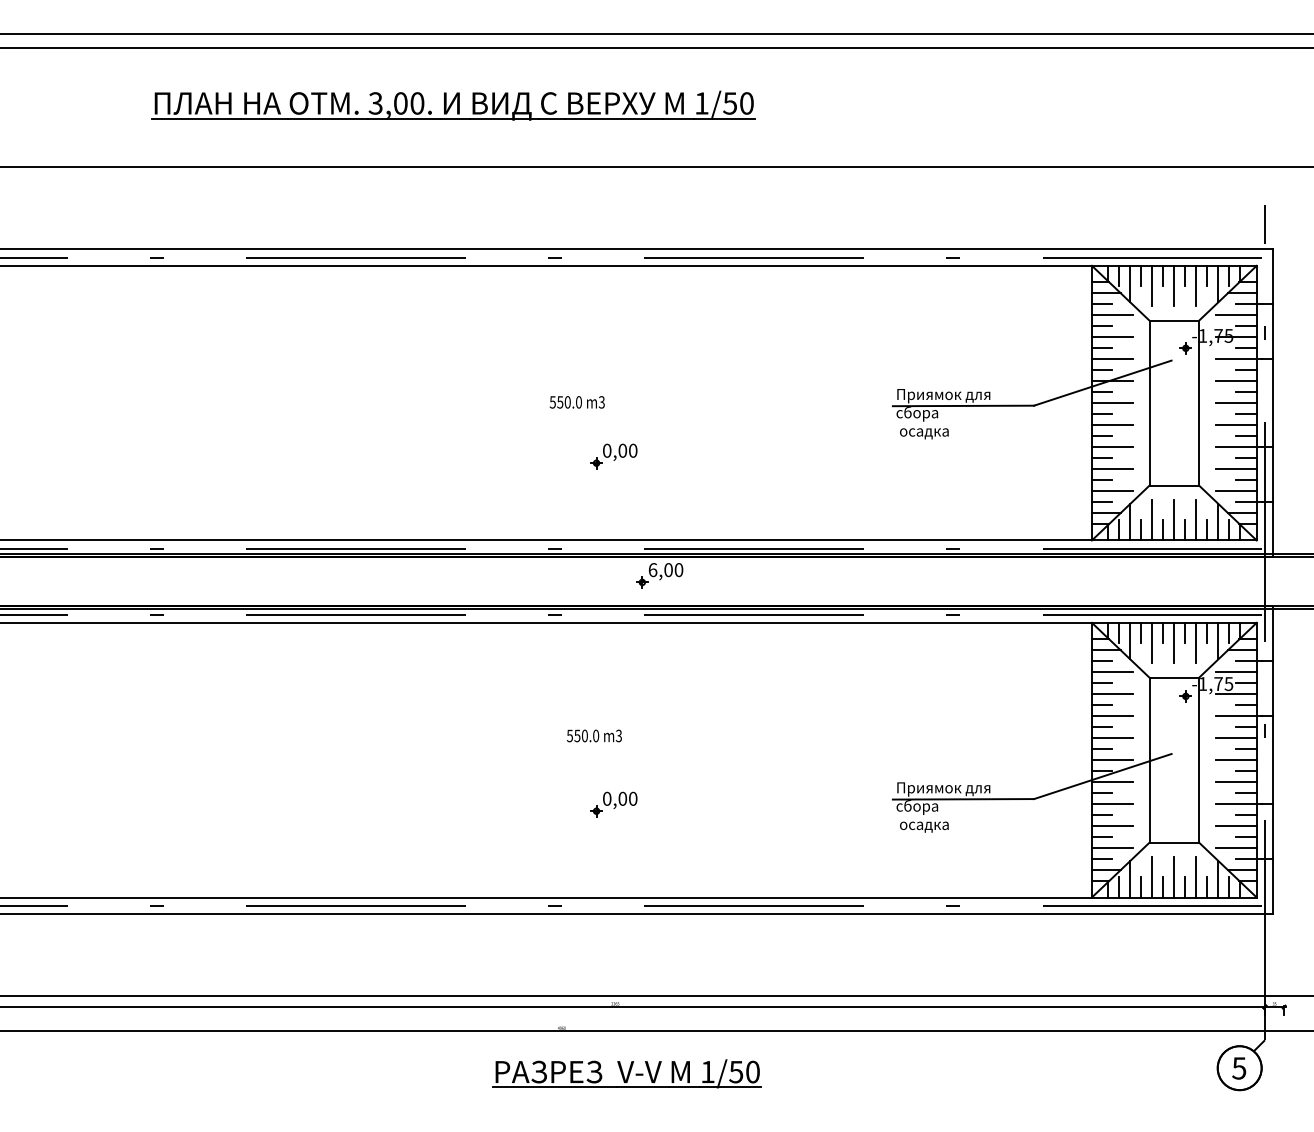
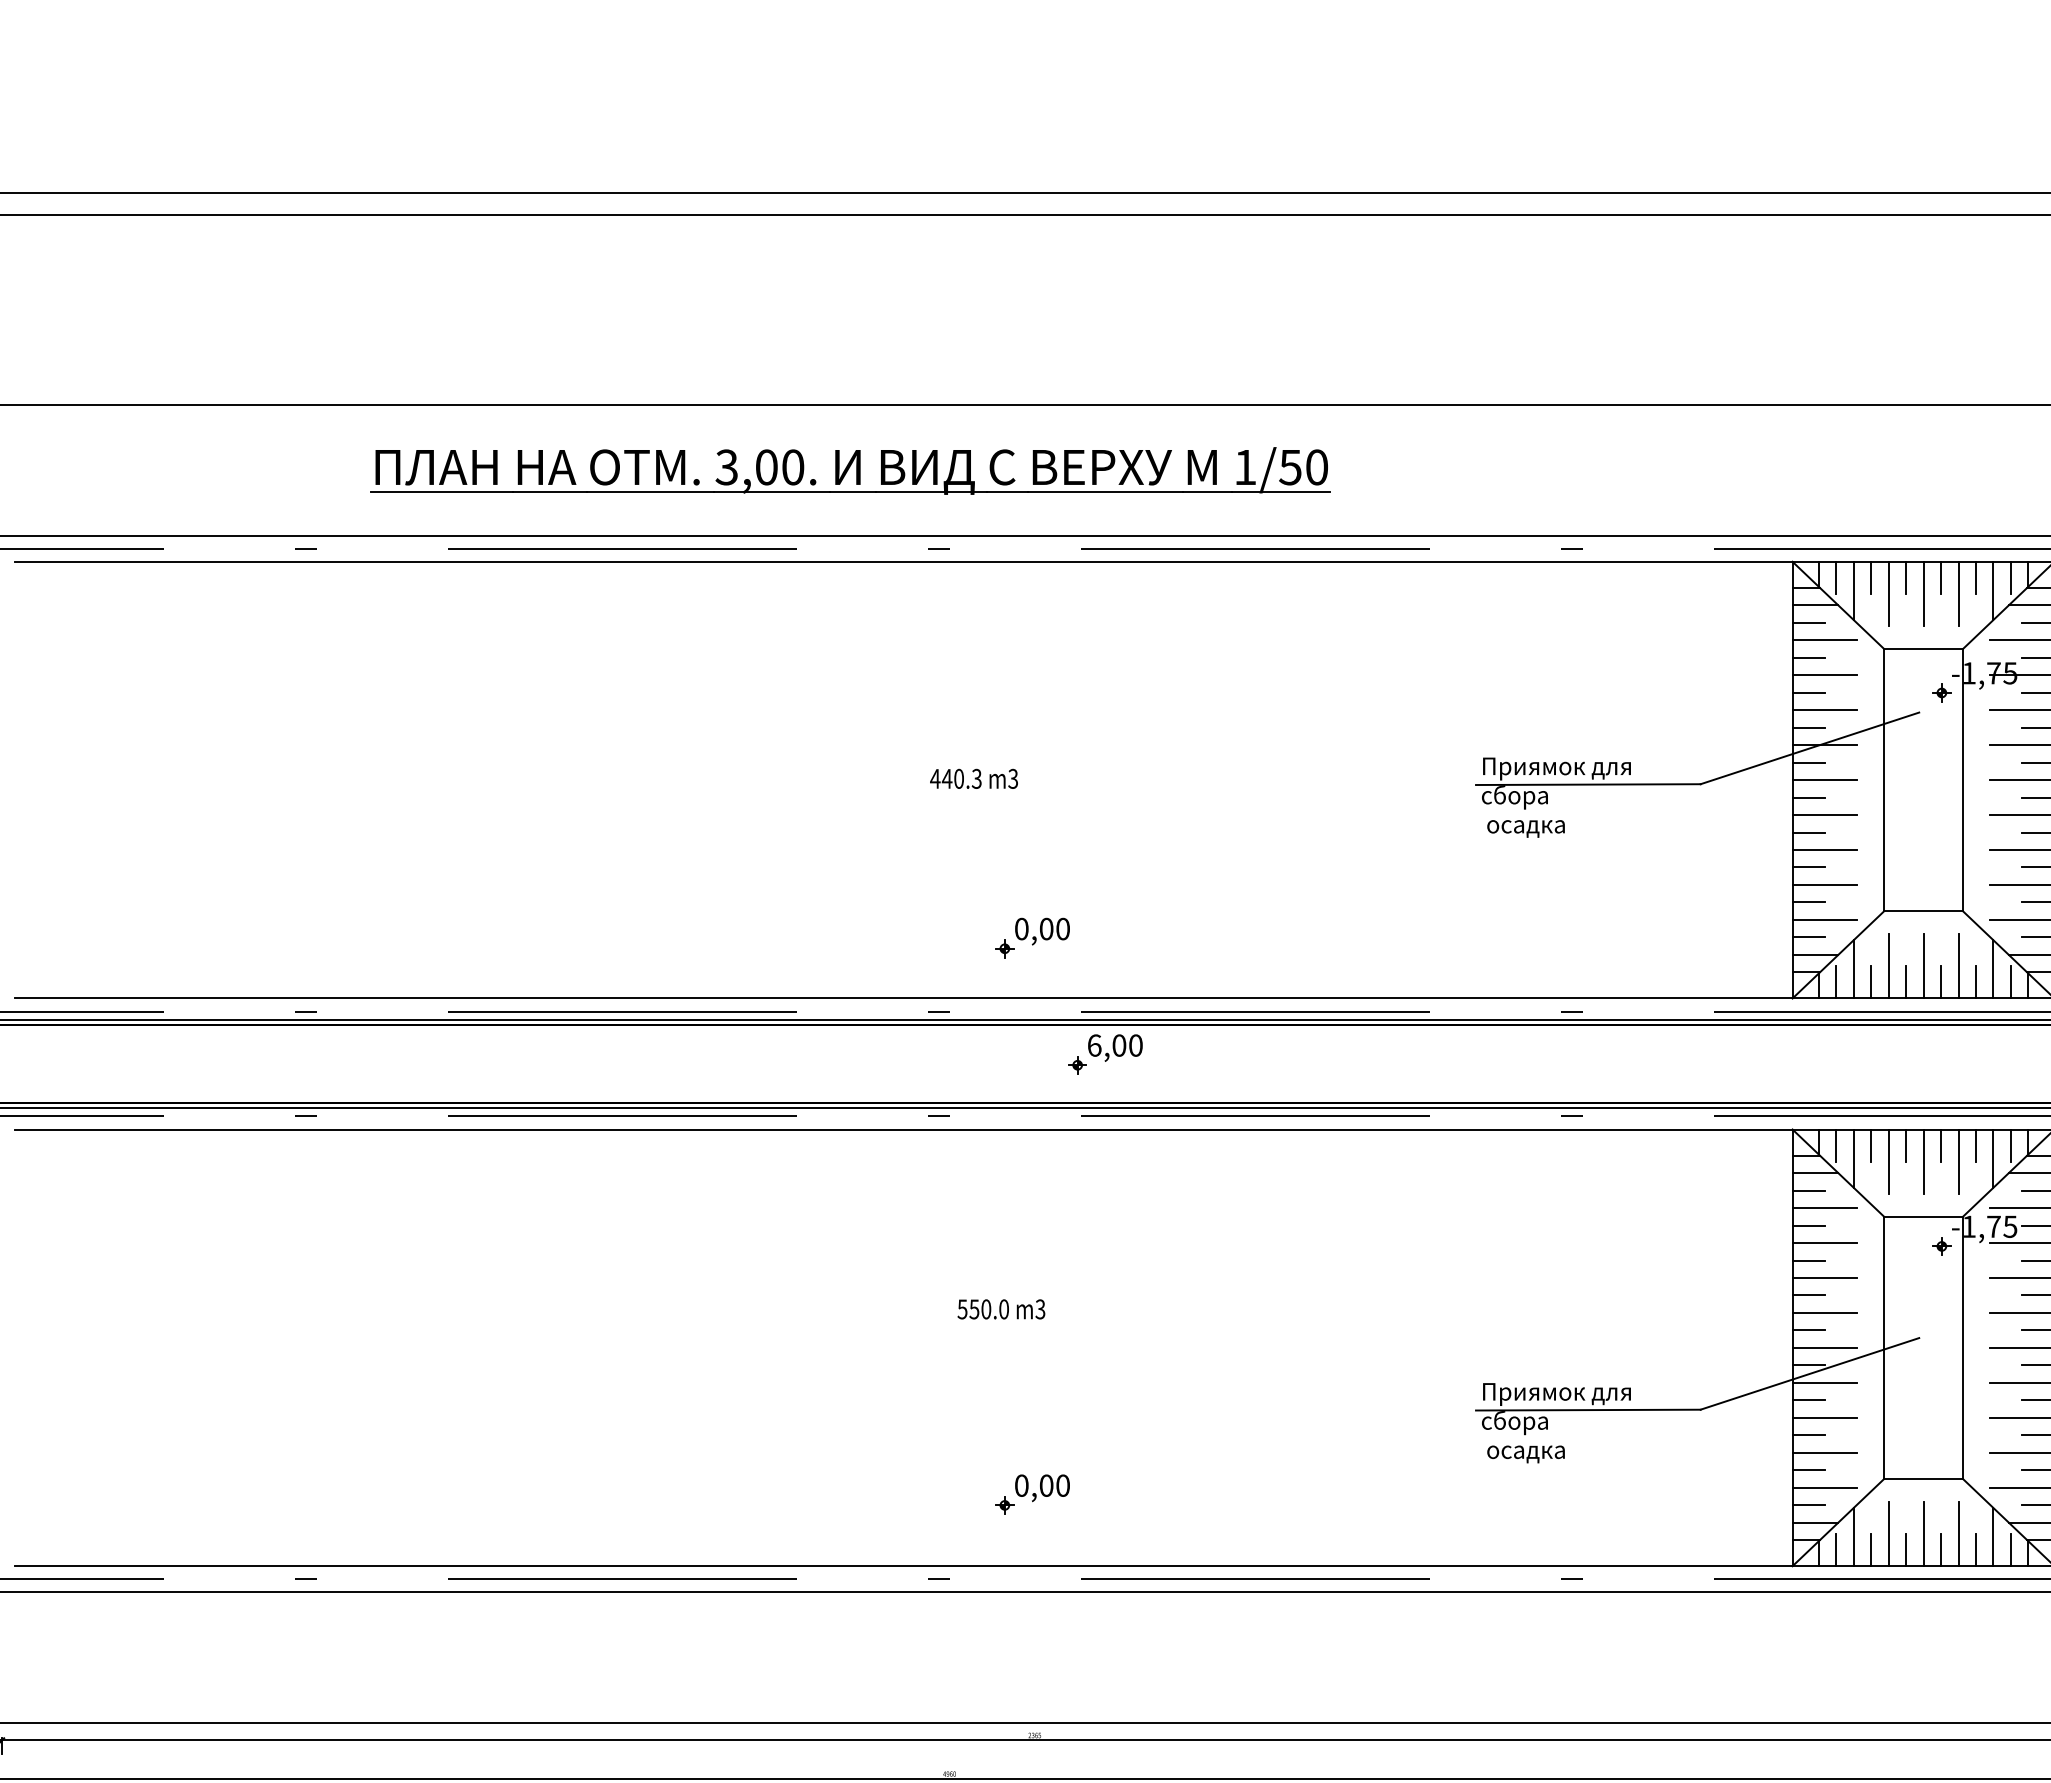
part: (453, 105) -> (850, 470), moved
text: (565, 402) -> (955, 779), 550.0 -> 440.3
part: (613, 456) -> (1031, 938), moved
part: (613, 804) -> (1031, 1494), moved

